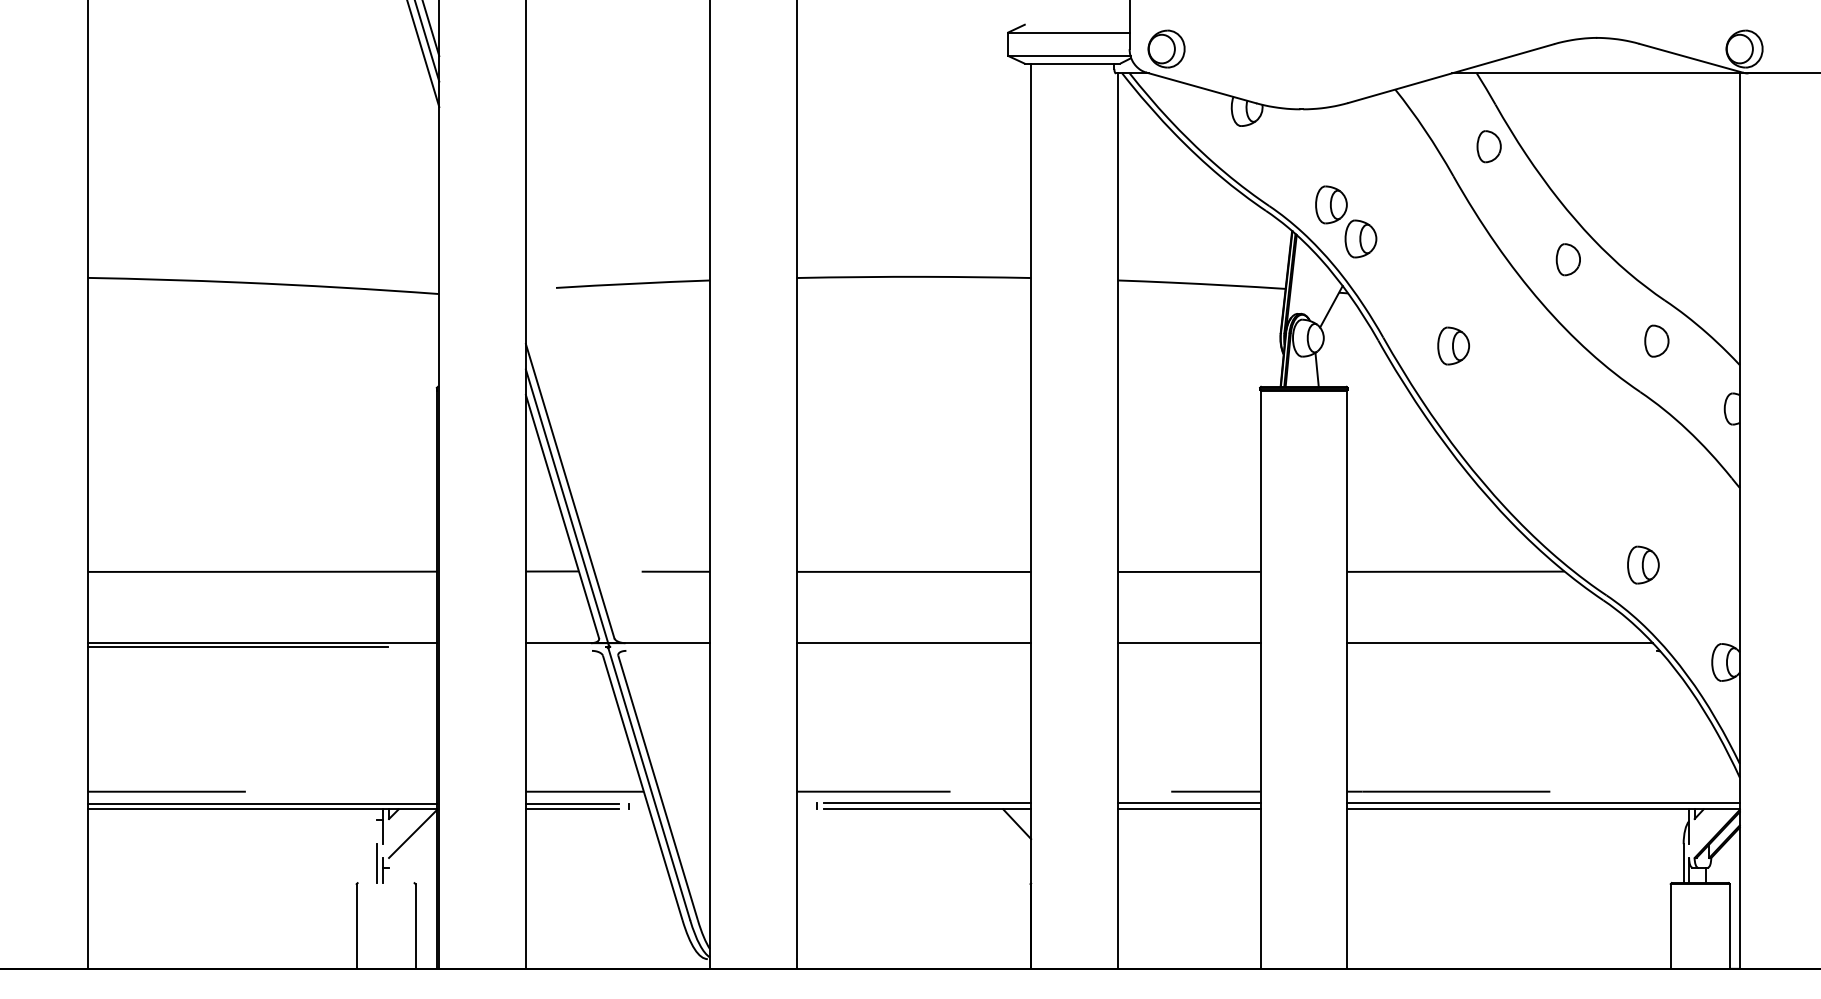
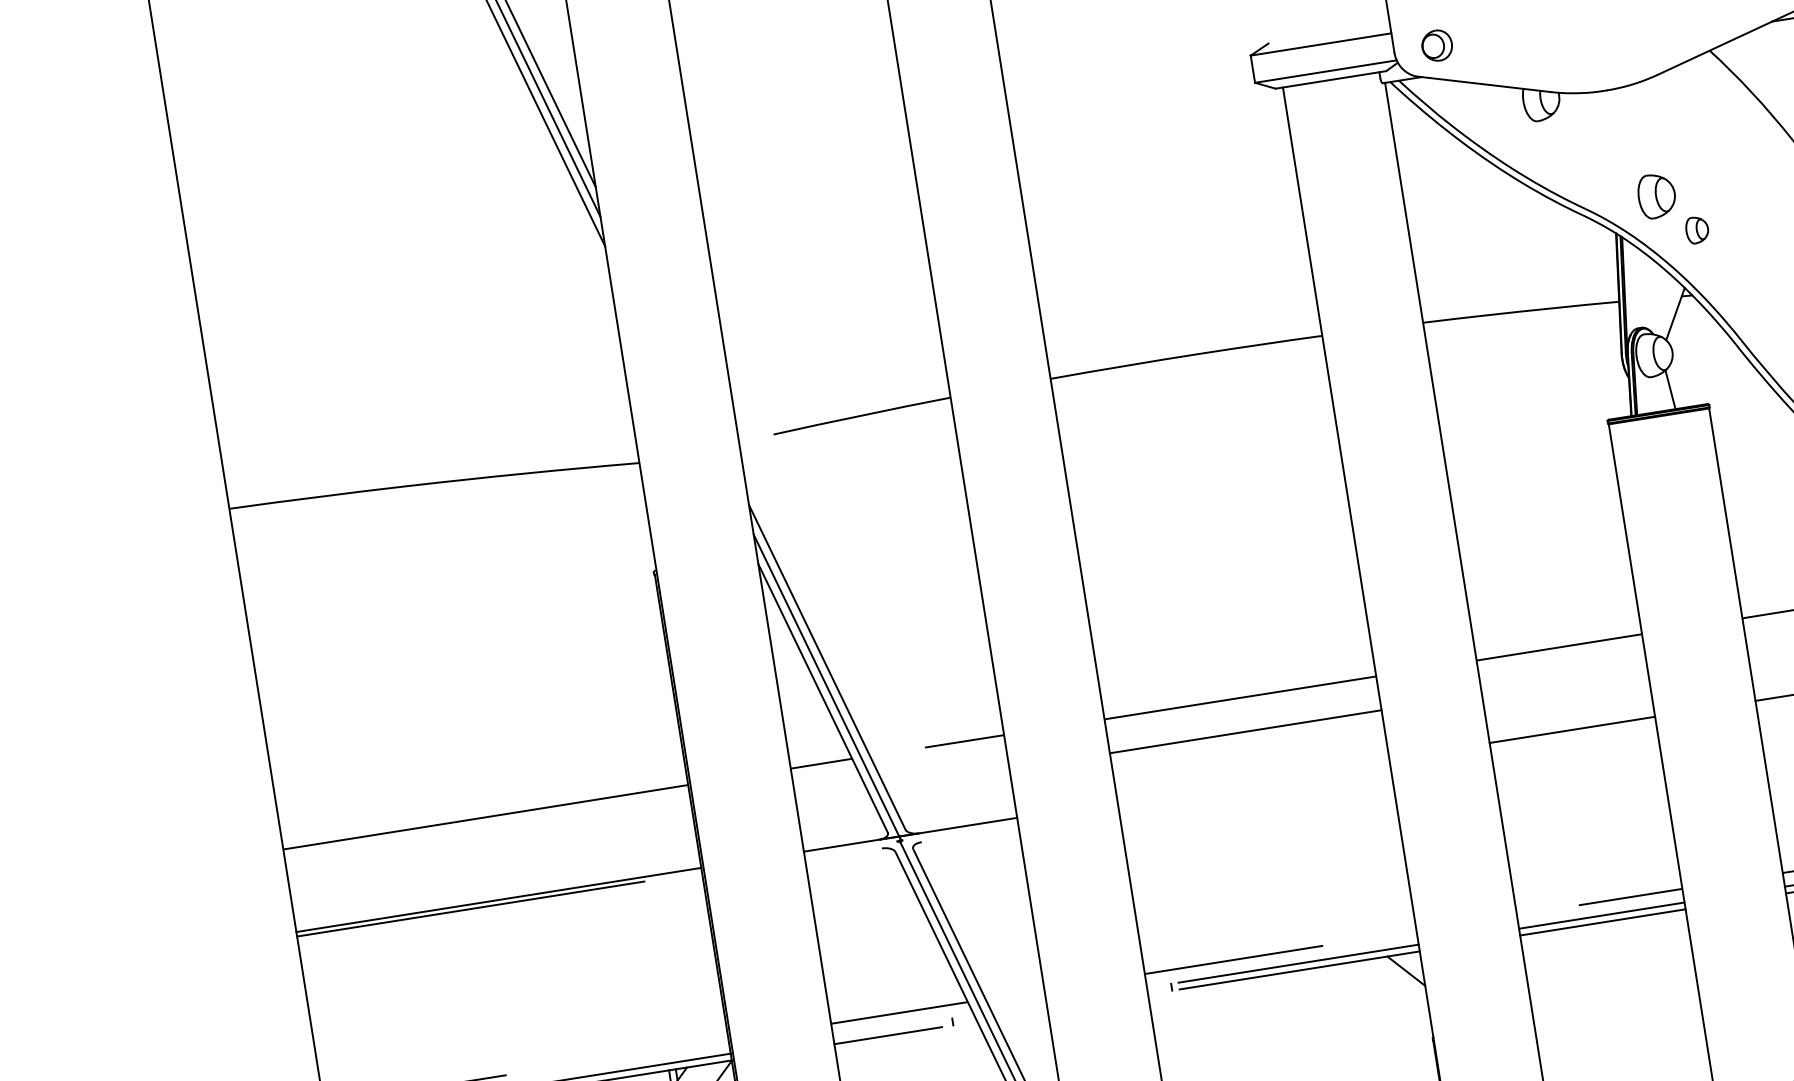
part: (1166, 48) -> (1437, 45), size x0.7
part: (1360, 238) -> (1696, 229), size x0.6
line: (913, 643) -> (1245, 732), moved
line: (571, 803) -> (886, 1029), removed

